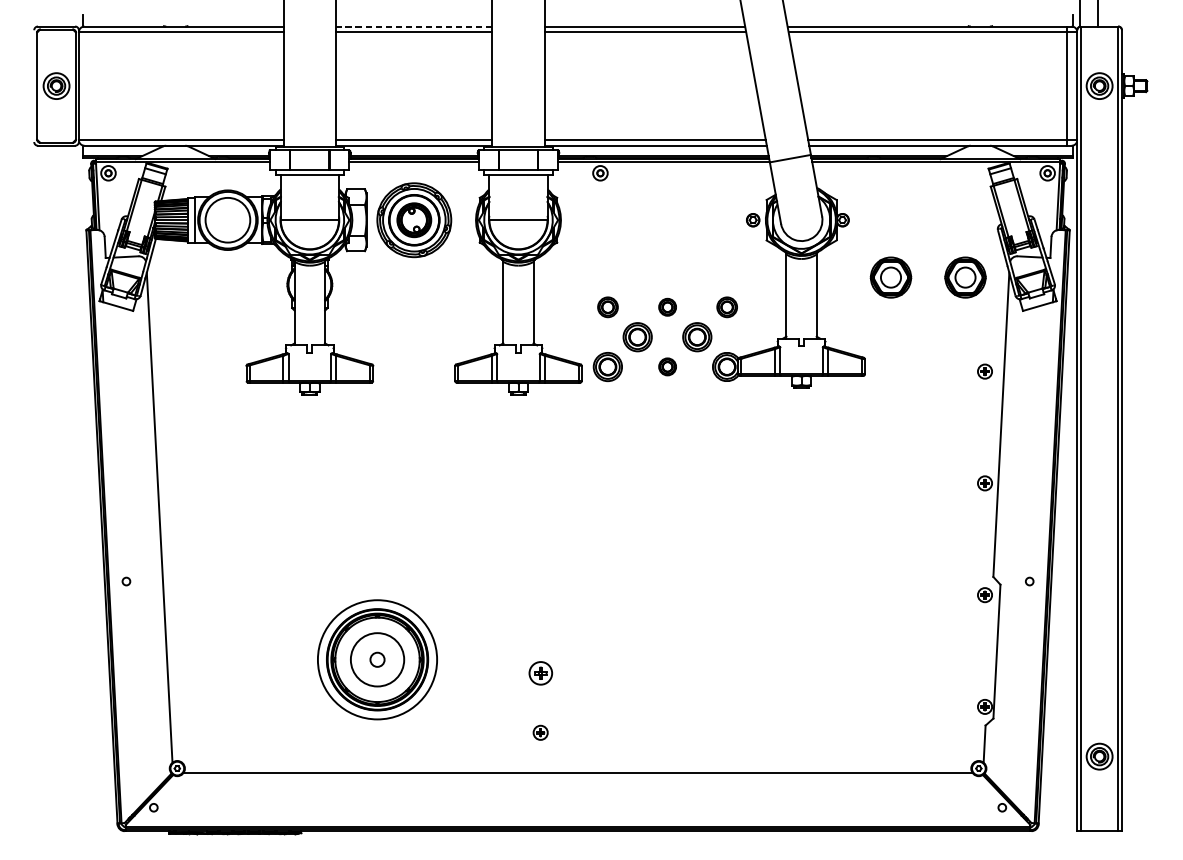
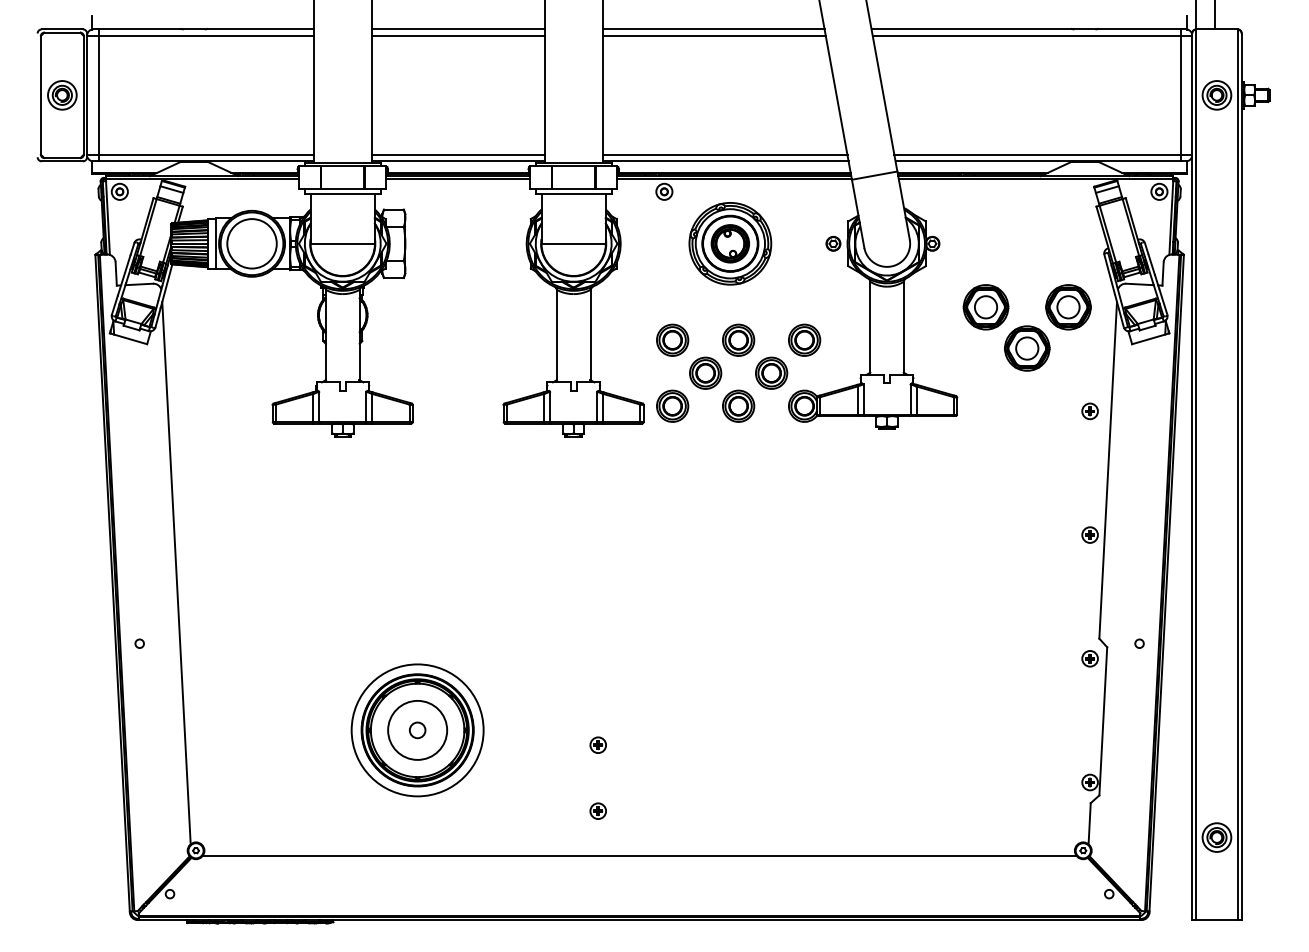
line: (414, 26) -> (458, 29), dashed -> solid
line: (89, 86) -> (98, 95), added
part: (414, 219) -> (730, 243), moved
part: (607, 306) -> (672, 339), size x1.43
part: (667, 306) -> (738, 339), size x1.67
part: (727, 306) -> (804, 339), size x1.43
part: (928, 314) -> (1027, 348), added
part: (667, 366) -> (738, 405), size x1.67
part: (540, 672) -> (597, 744), size x0.62

